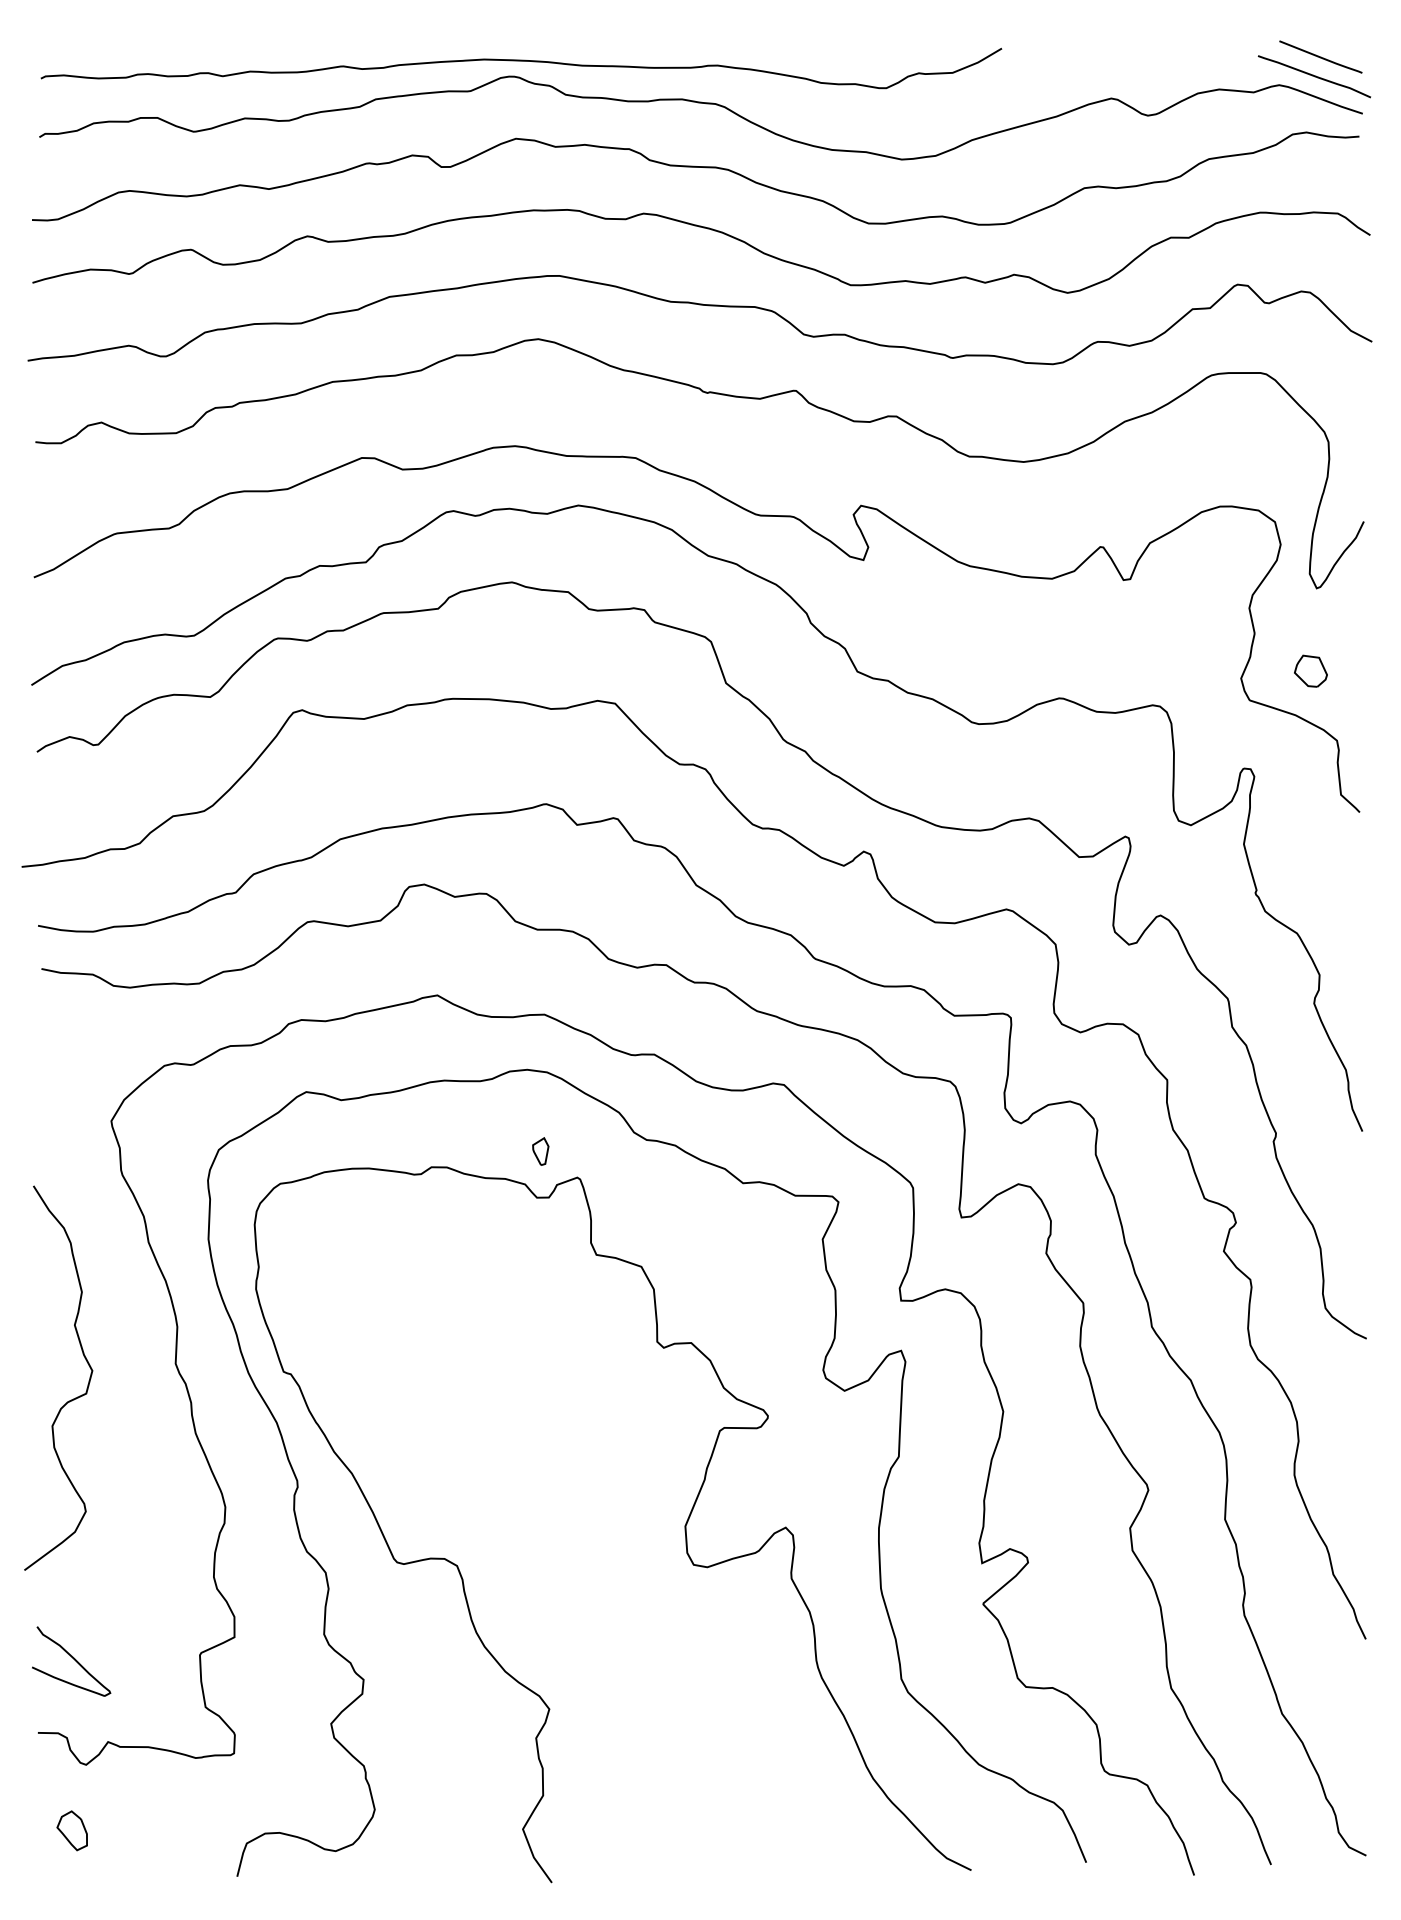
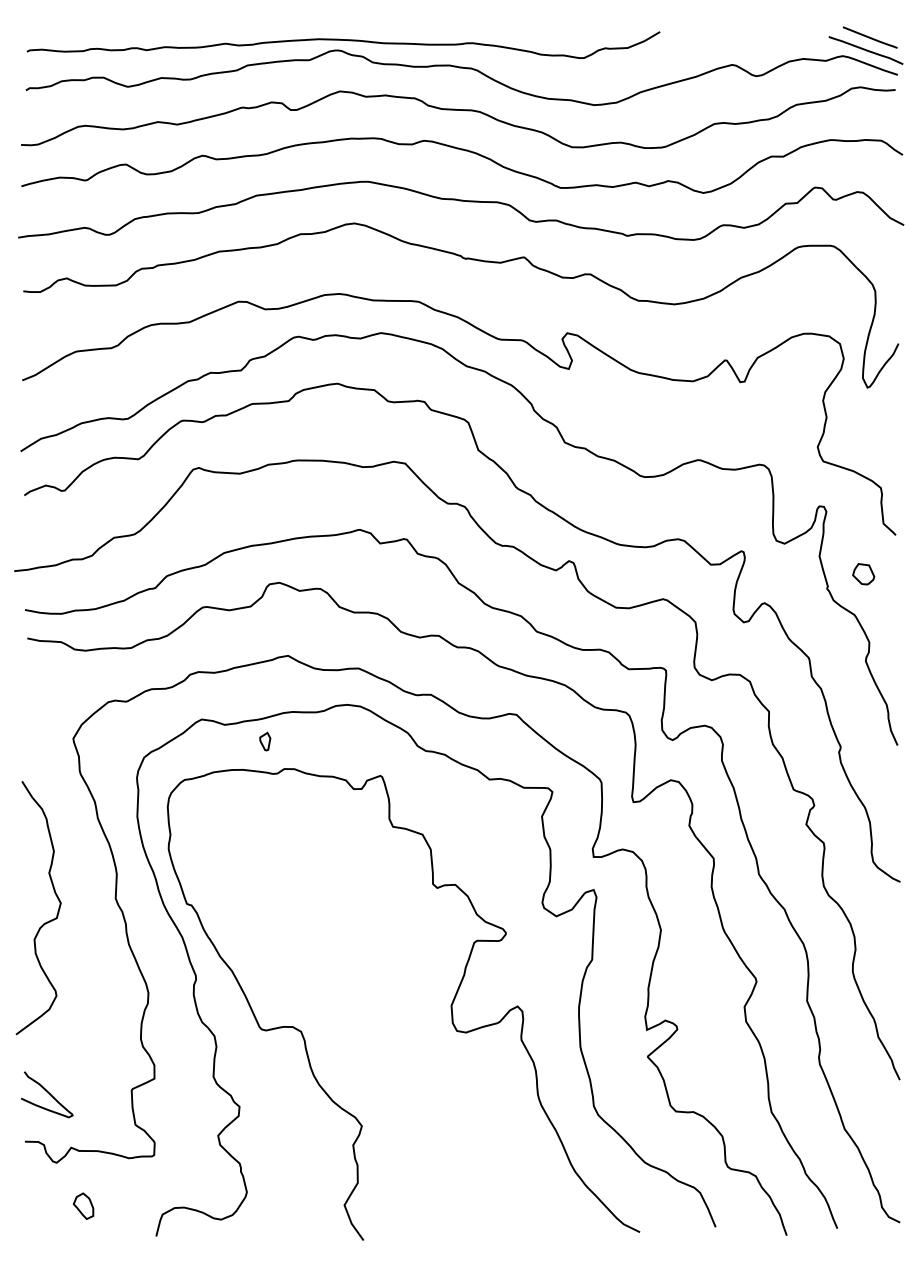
part: (1310, 671) -> (863, 574), moved
part: (541, 1151) -> (265, 741), moved
part: (72, 1829) -> (83, 1205), moved

